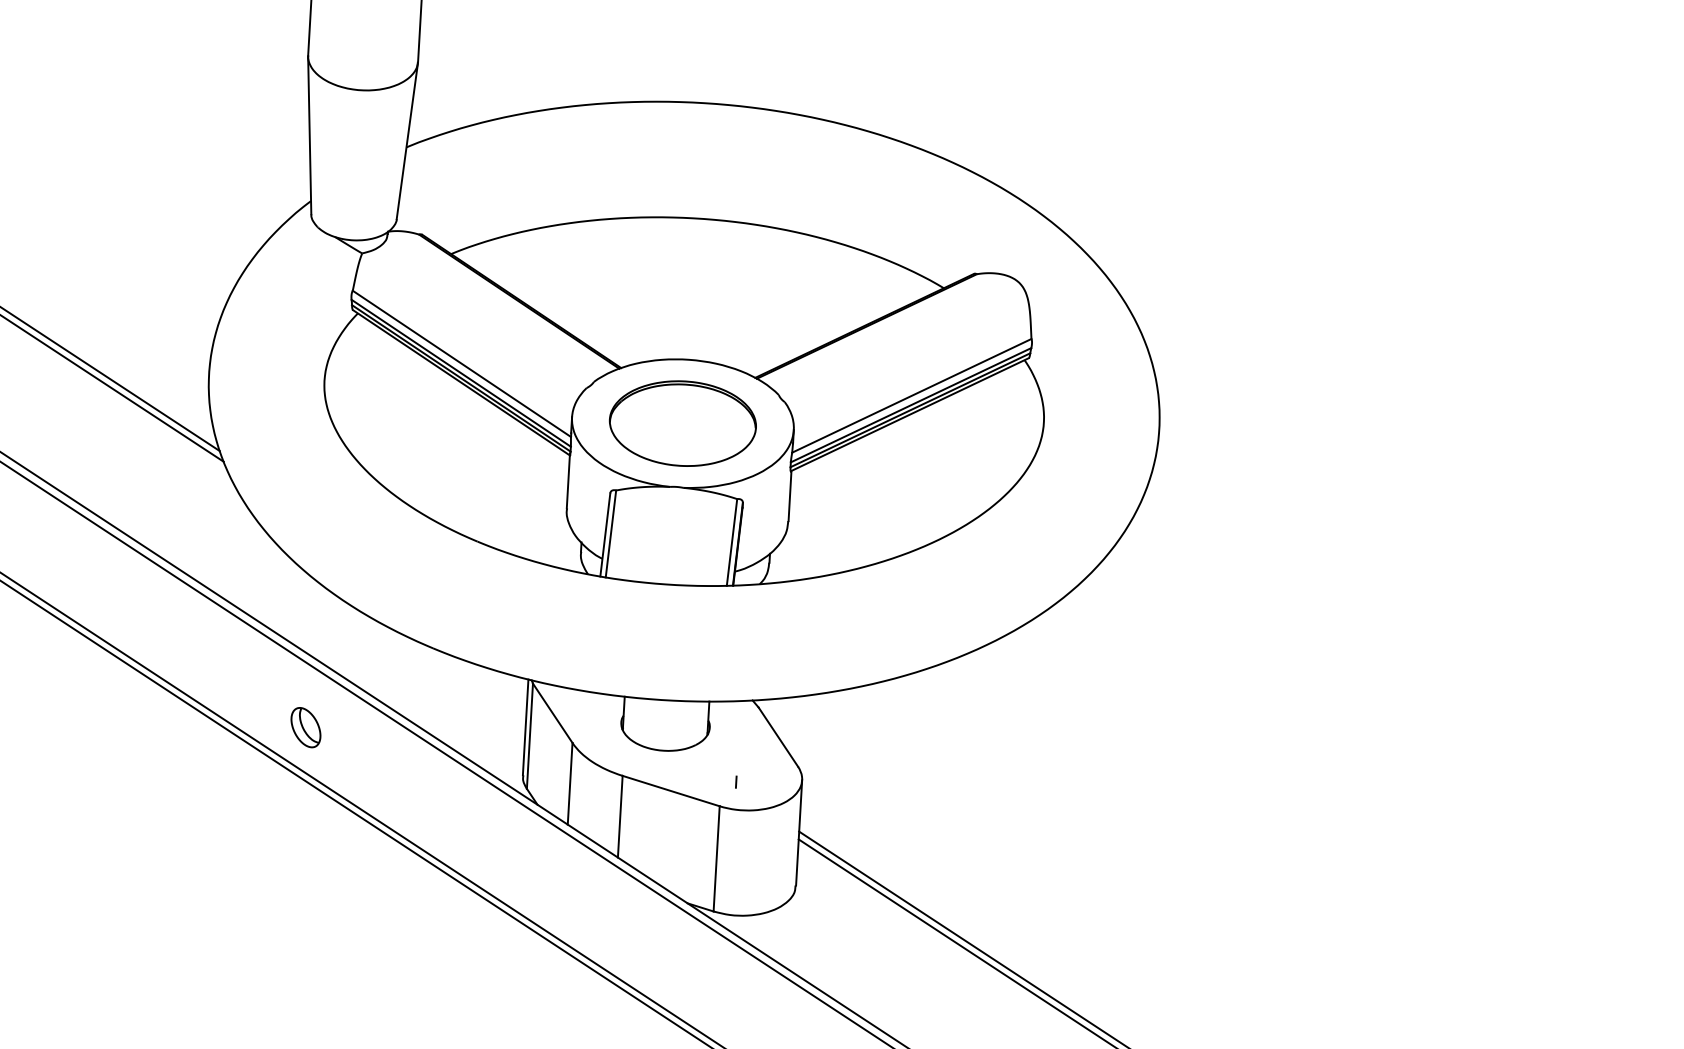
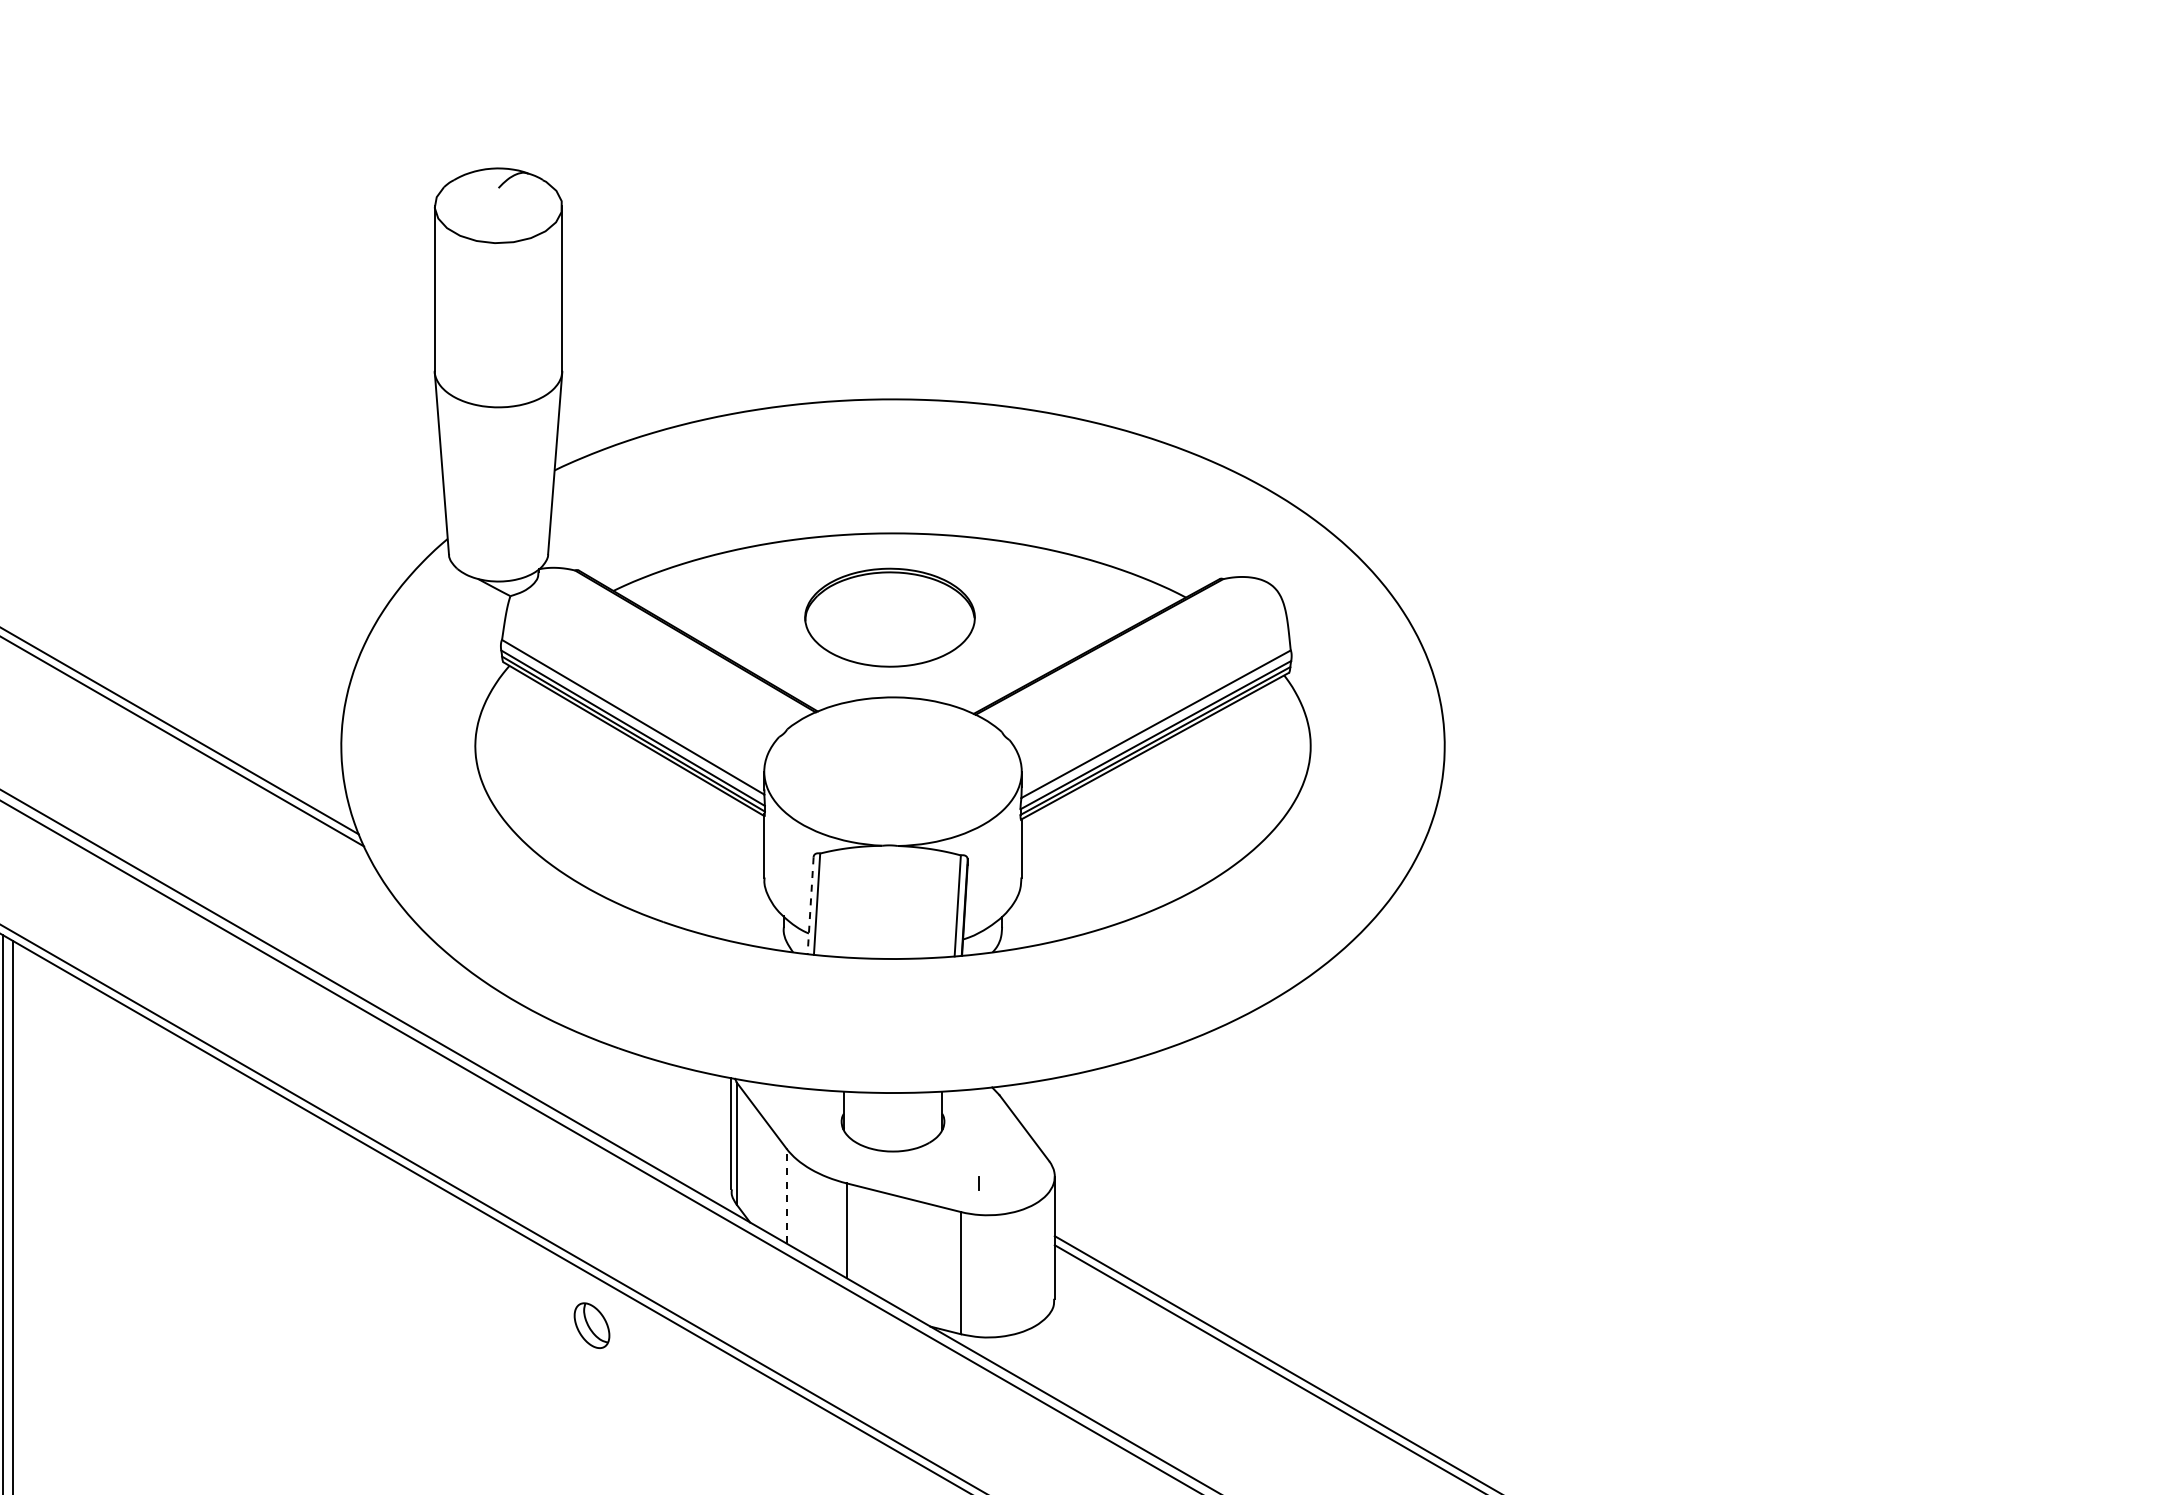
part: (682, 423) -> (889, 617), moved
line: (605, 535) -> (810, 906), solid -> dashed
part: (305, 727) -> (591, 1325), moved
line: (570, 783) -> (786, 1195), solid -> dashed

